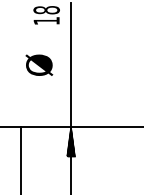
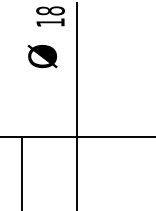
text: (39, 64) -> (42, 55), moved
hatch: (71, 141) -> (77, 153), removed

